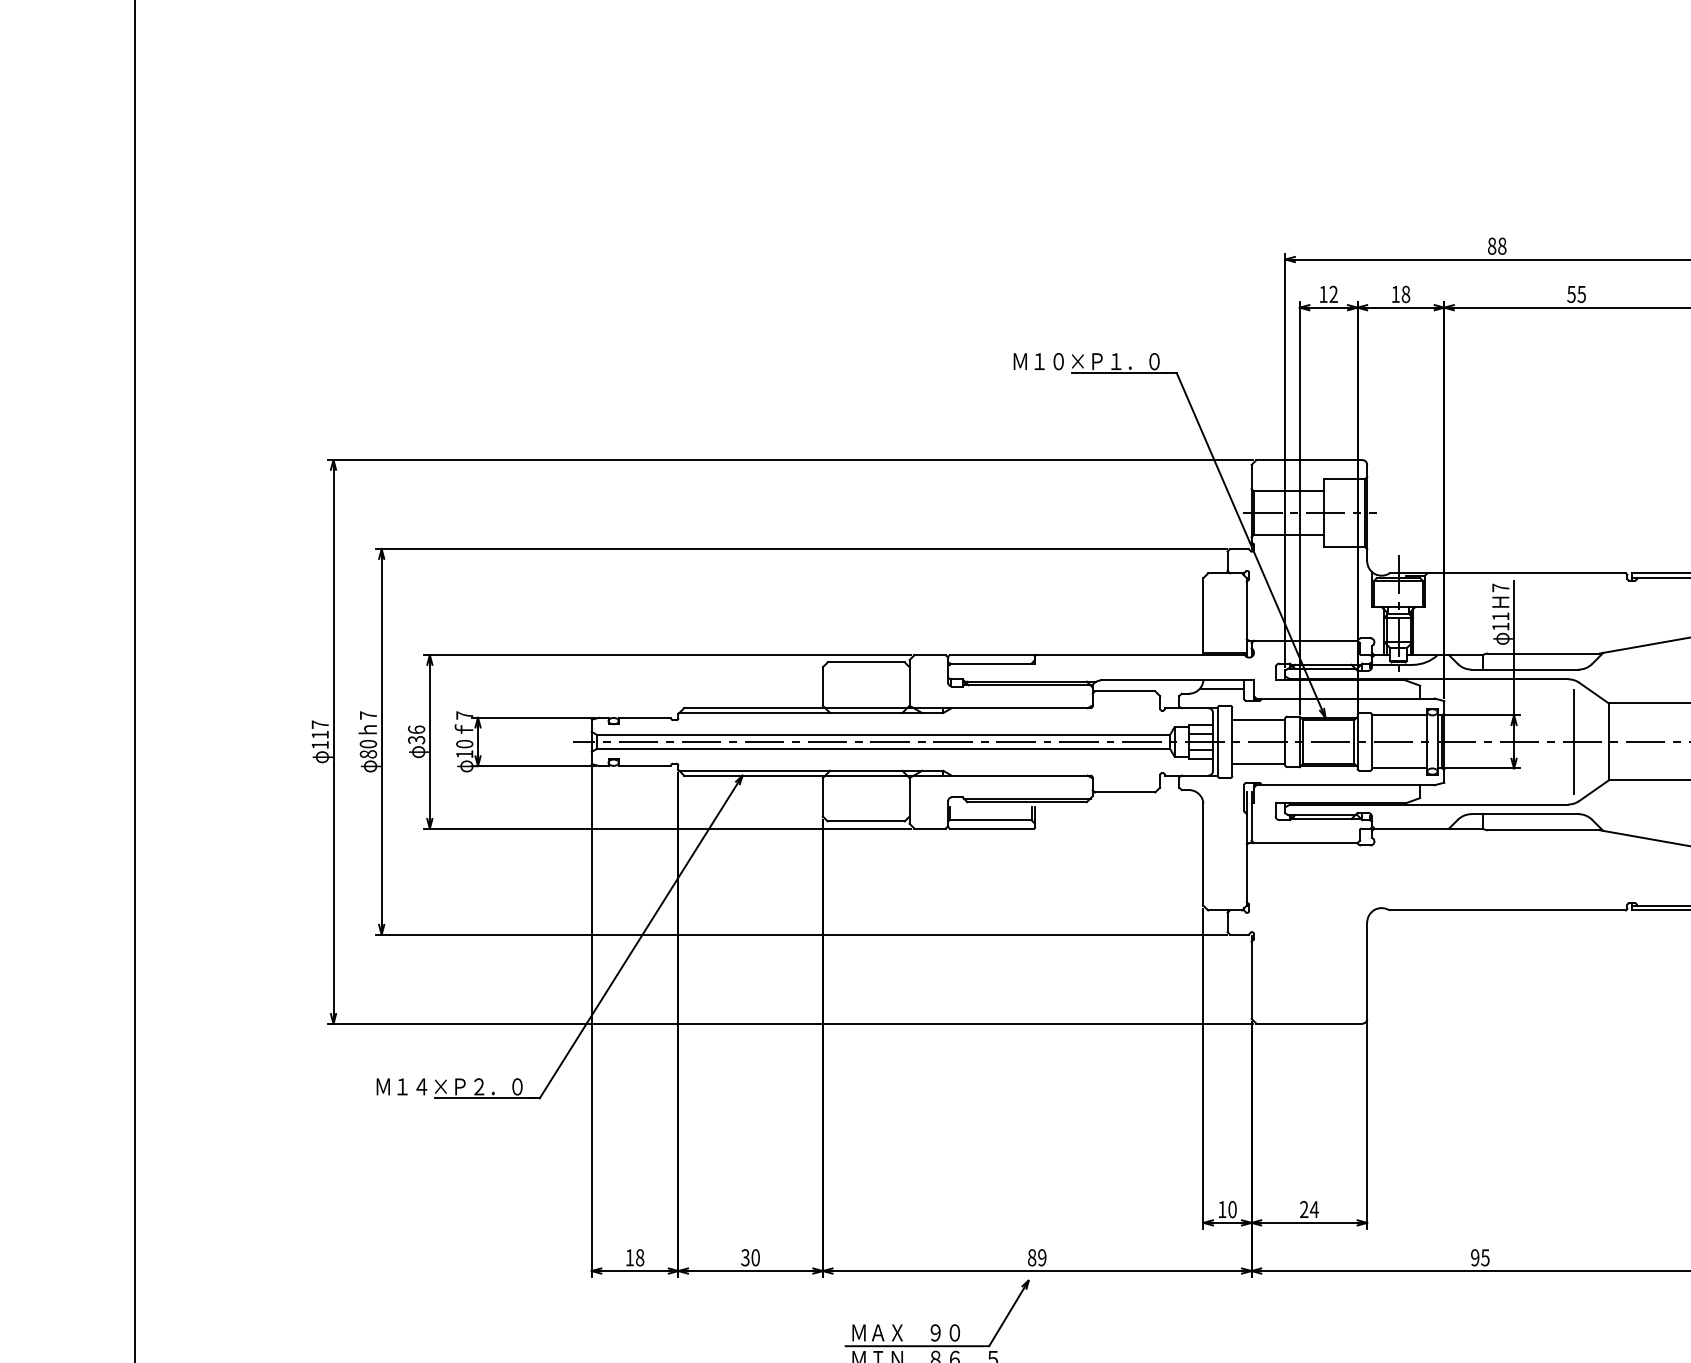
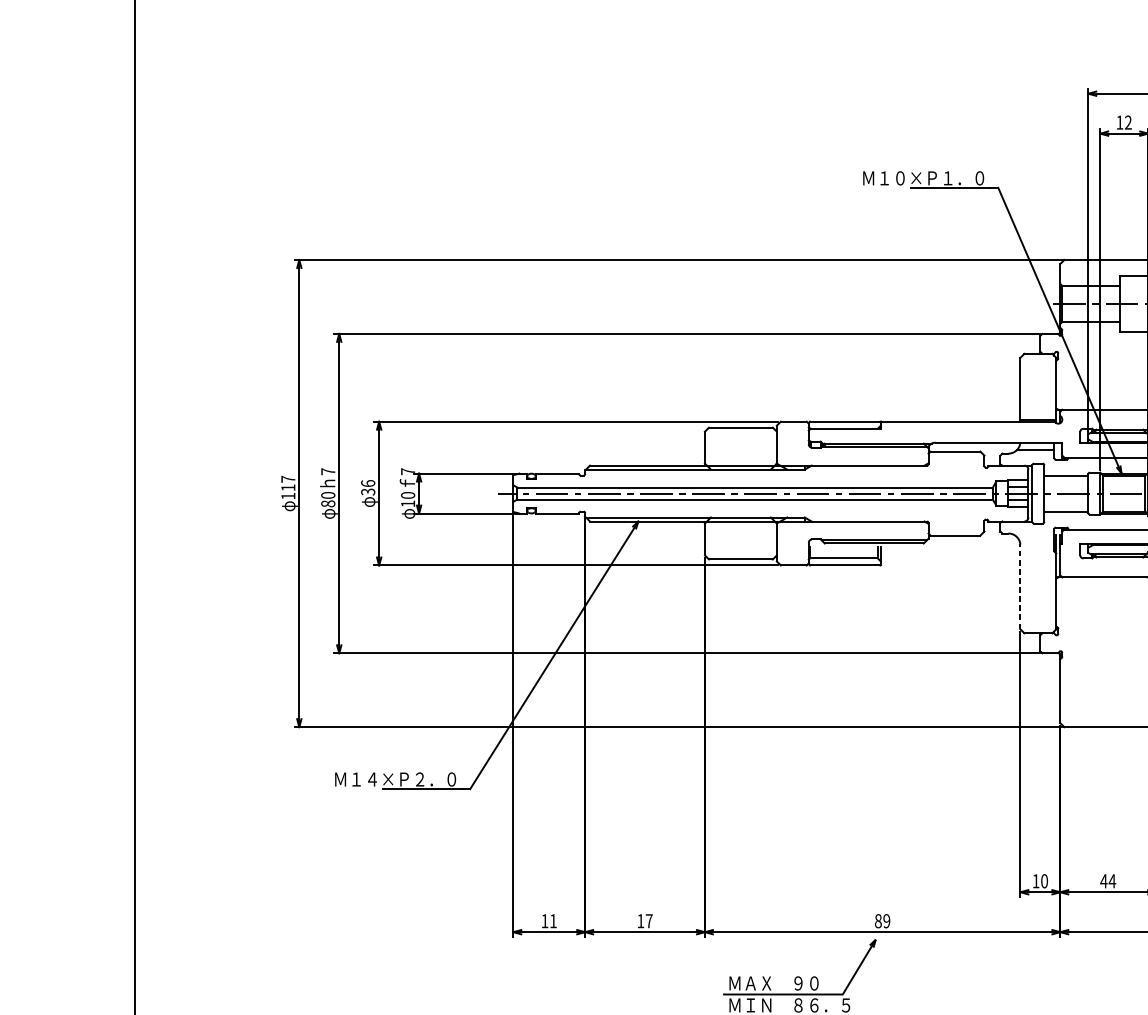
line: (1203, 854) -> (1020, 586), solid -> dashed
text: (1303, 1209) -> (1103, 881), 24 -> 44
text: (640, 1257) -> (553, 920), 18 -> 11
text: (750, 1257) -> (644, 920), 30 -> 17

